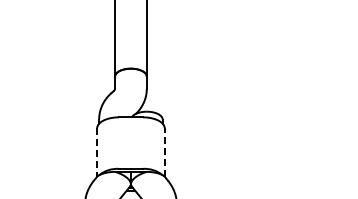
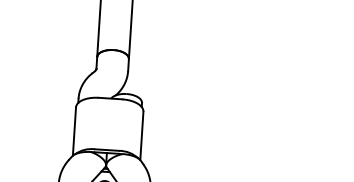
line: (164, 151) -> (141, 134), dashed -> solid
line: (97, 152) -> (74, 131), dashed -> solid

